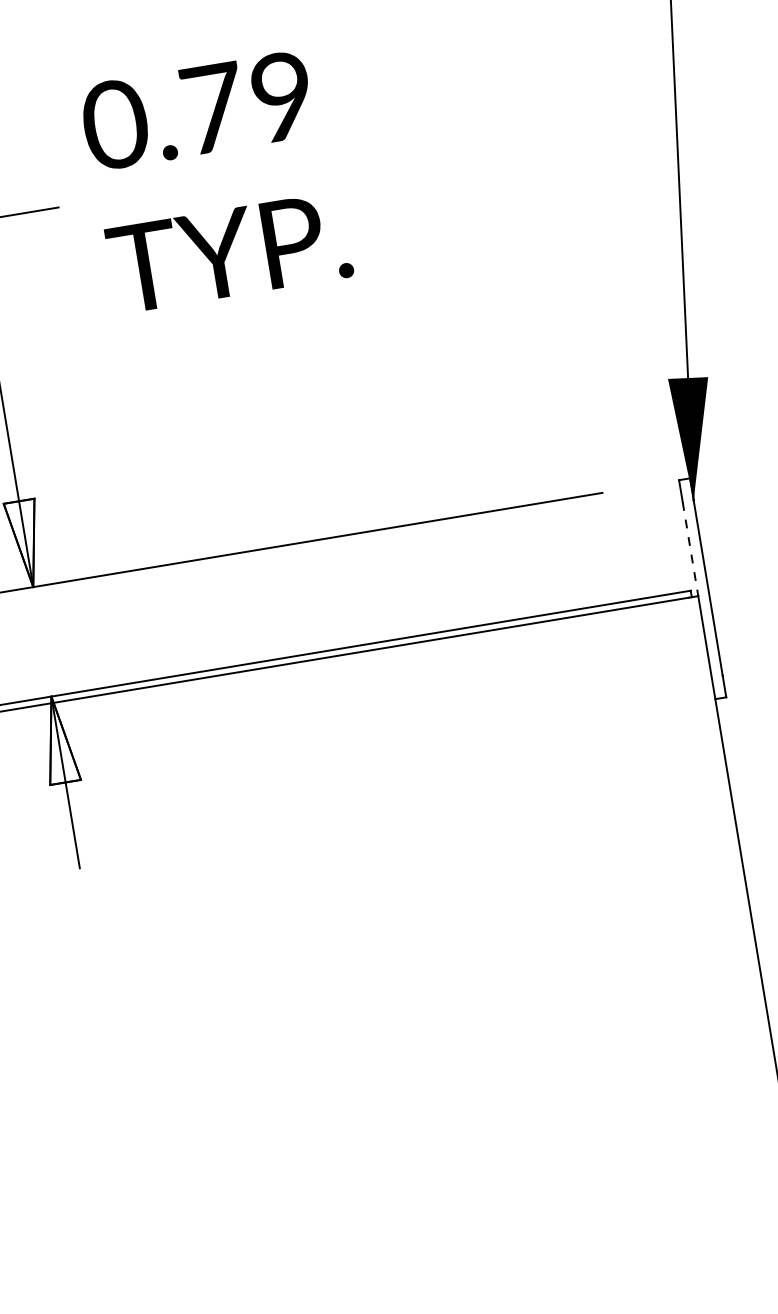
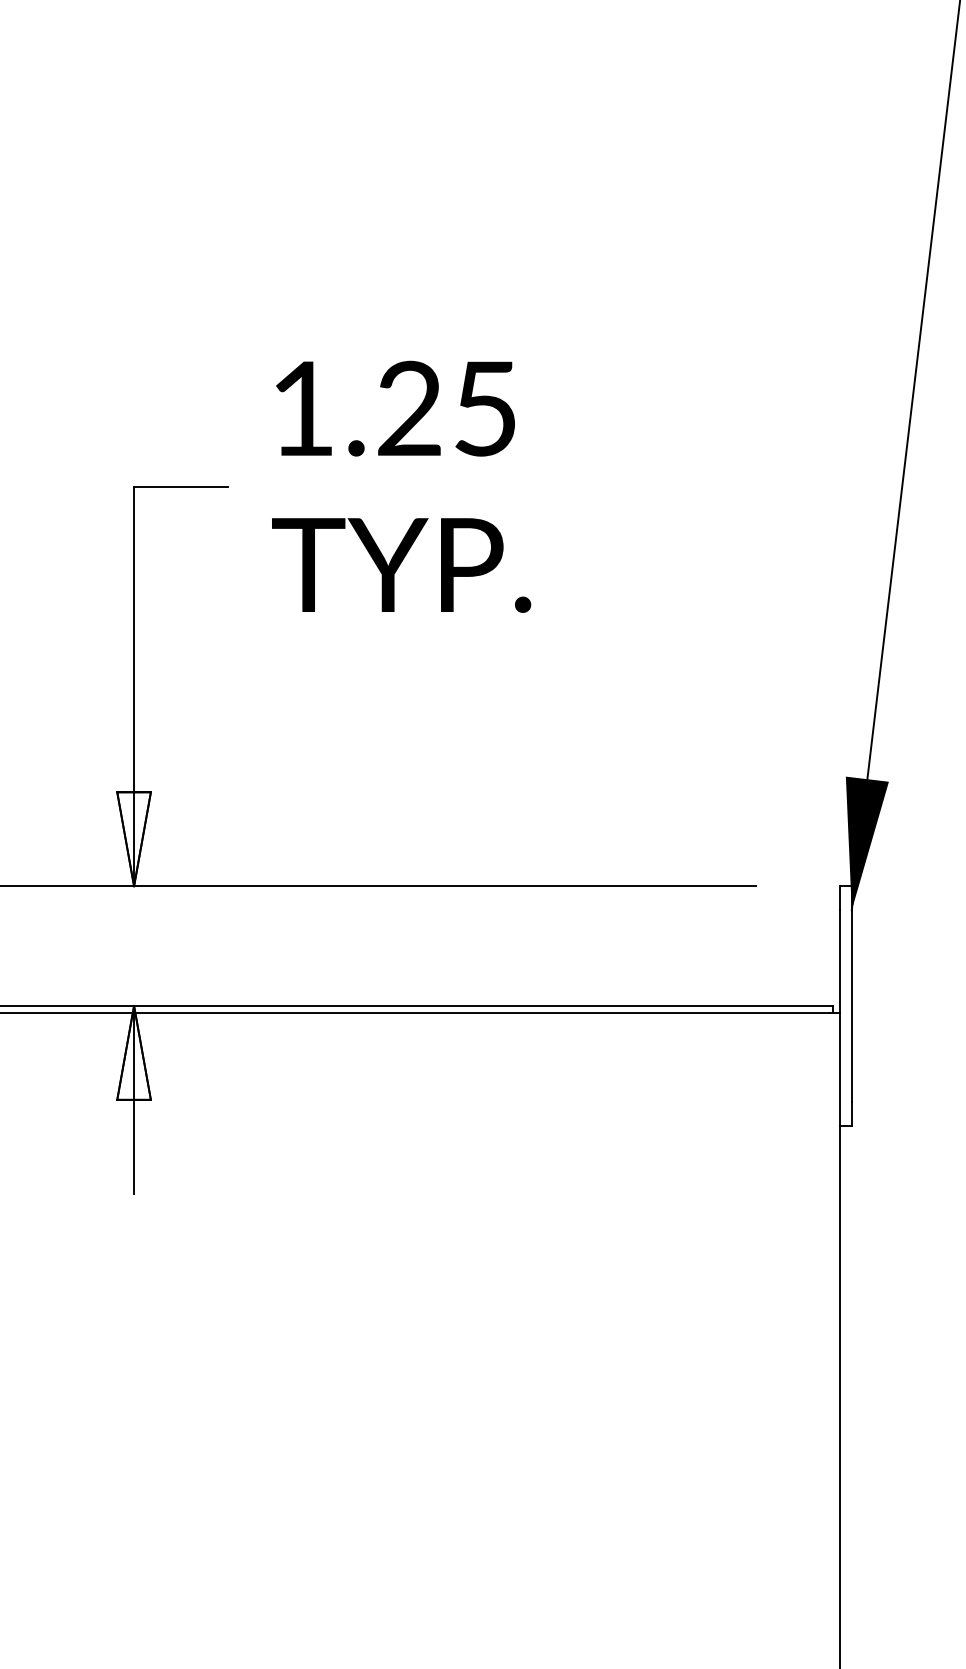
text: (197, 110) -> (392, 408), 0.79 -> 1.25
line: (690, 550) -> (839, 962), dashed -> solid

